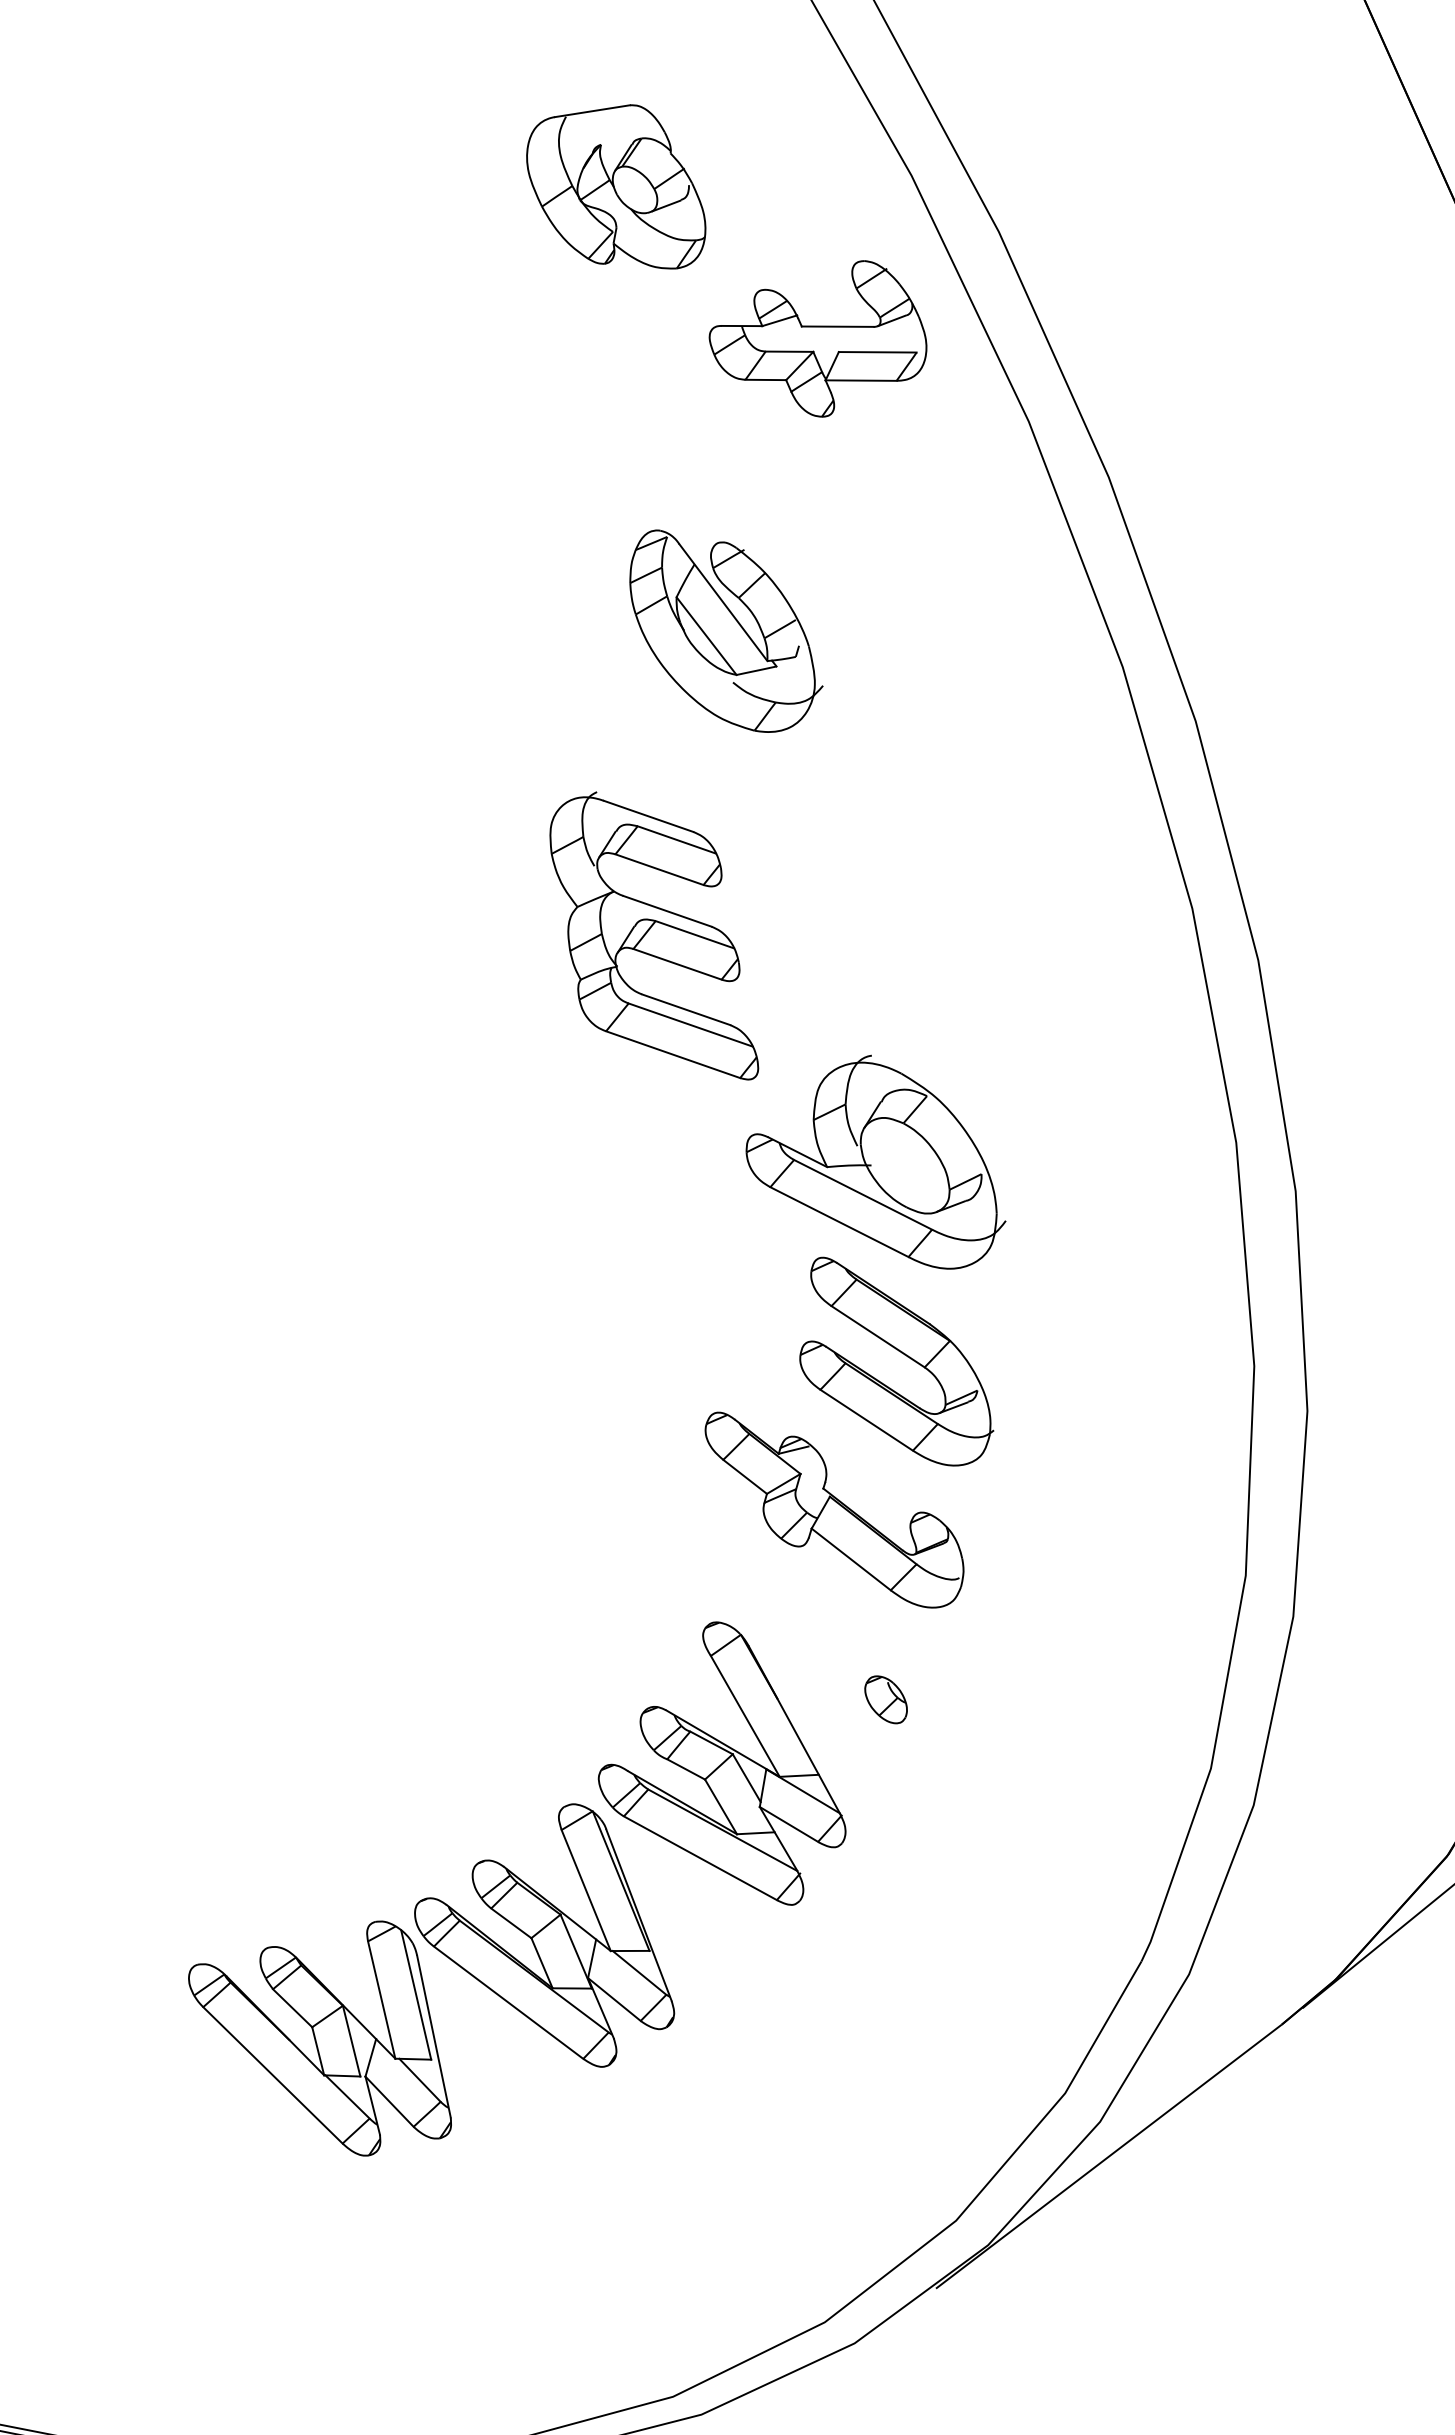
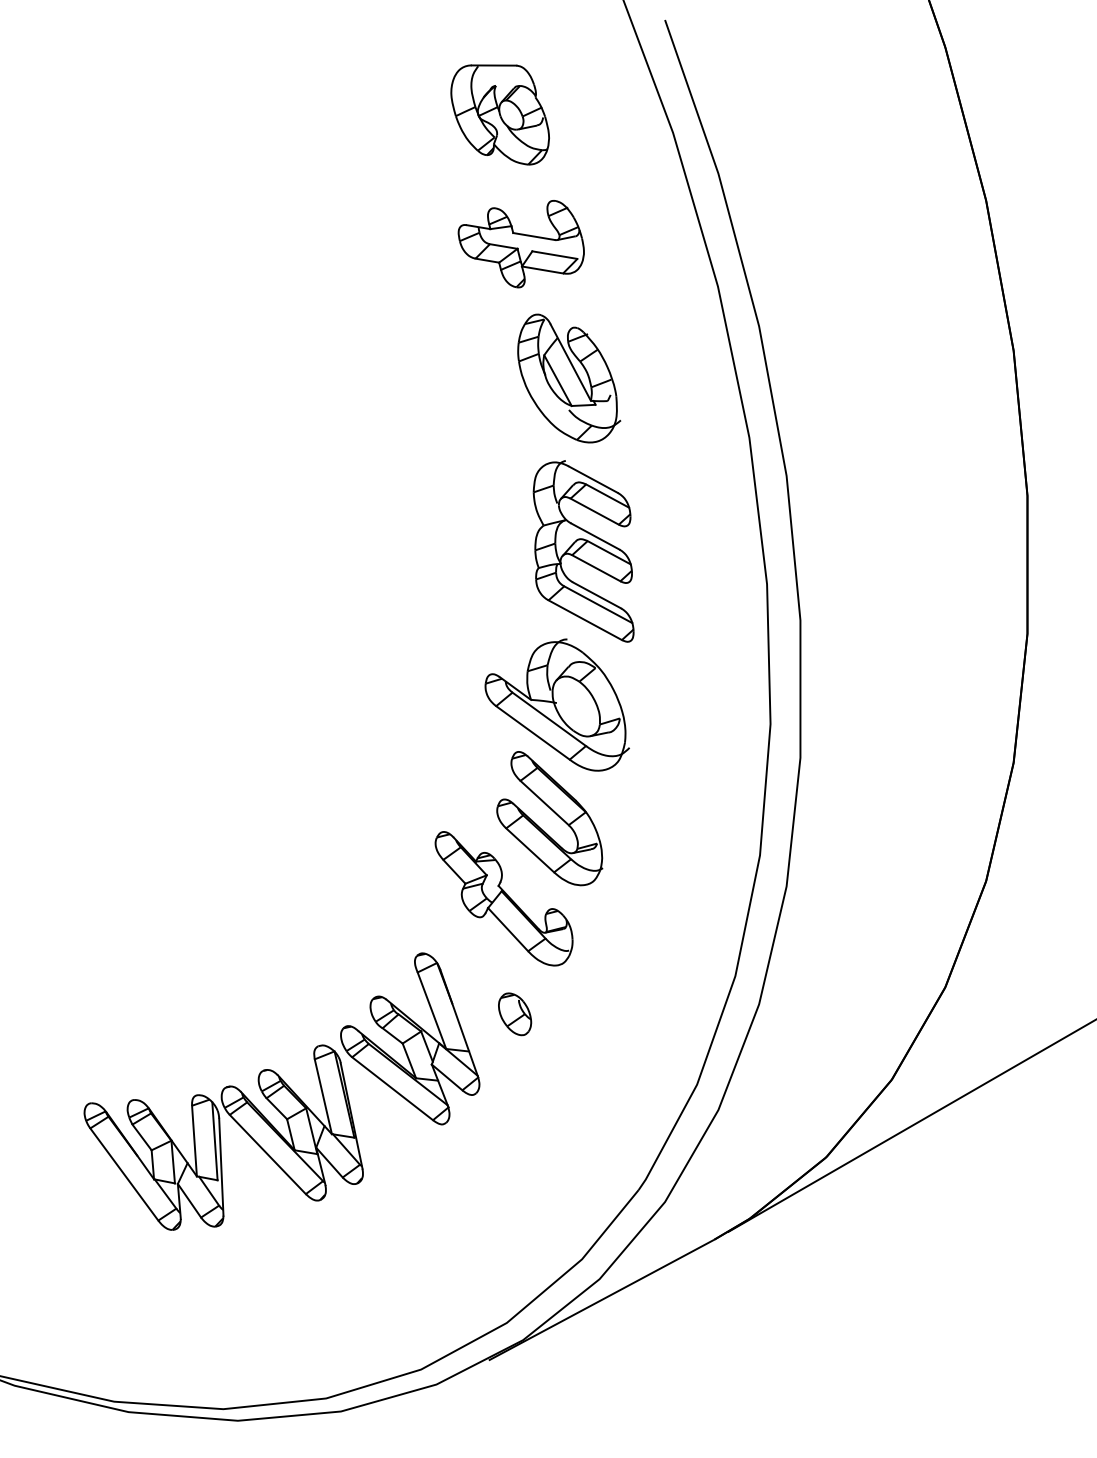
part: (817, 343) -> (520, 244), moved
part: (725, 629) -> (569, 378), moved
part: (651, 939) -> (583, 551), moved
part: (886, 1700) -> (515, 1014), size x1.43

